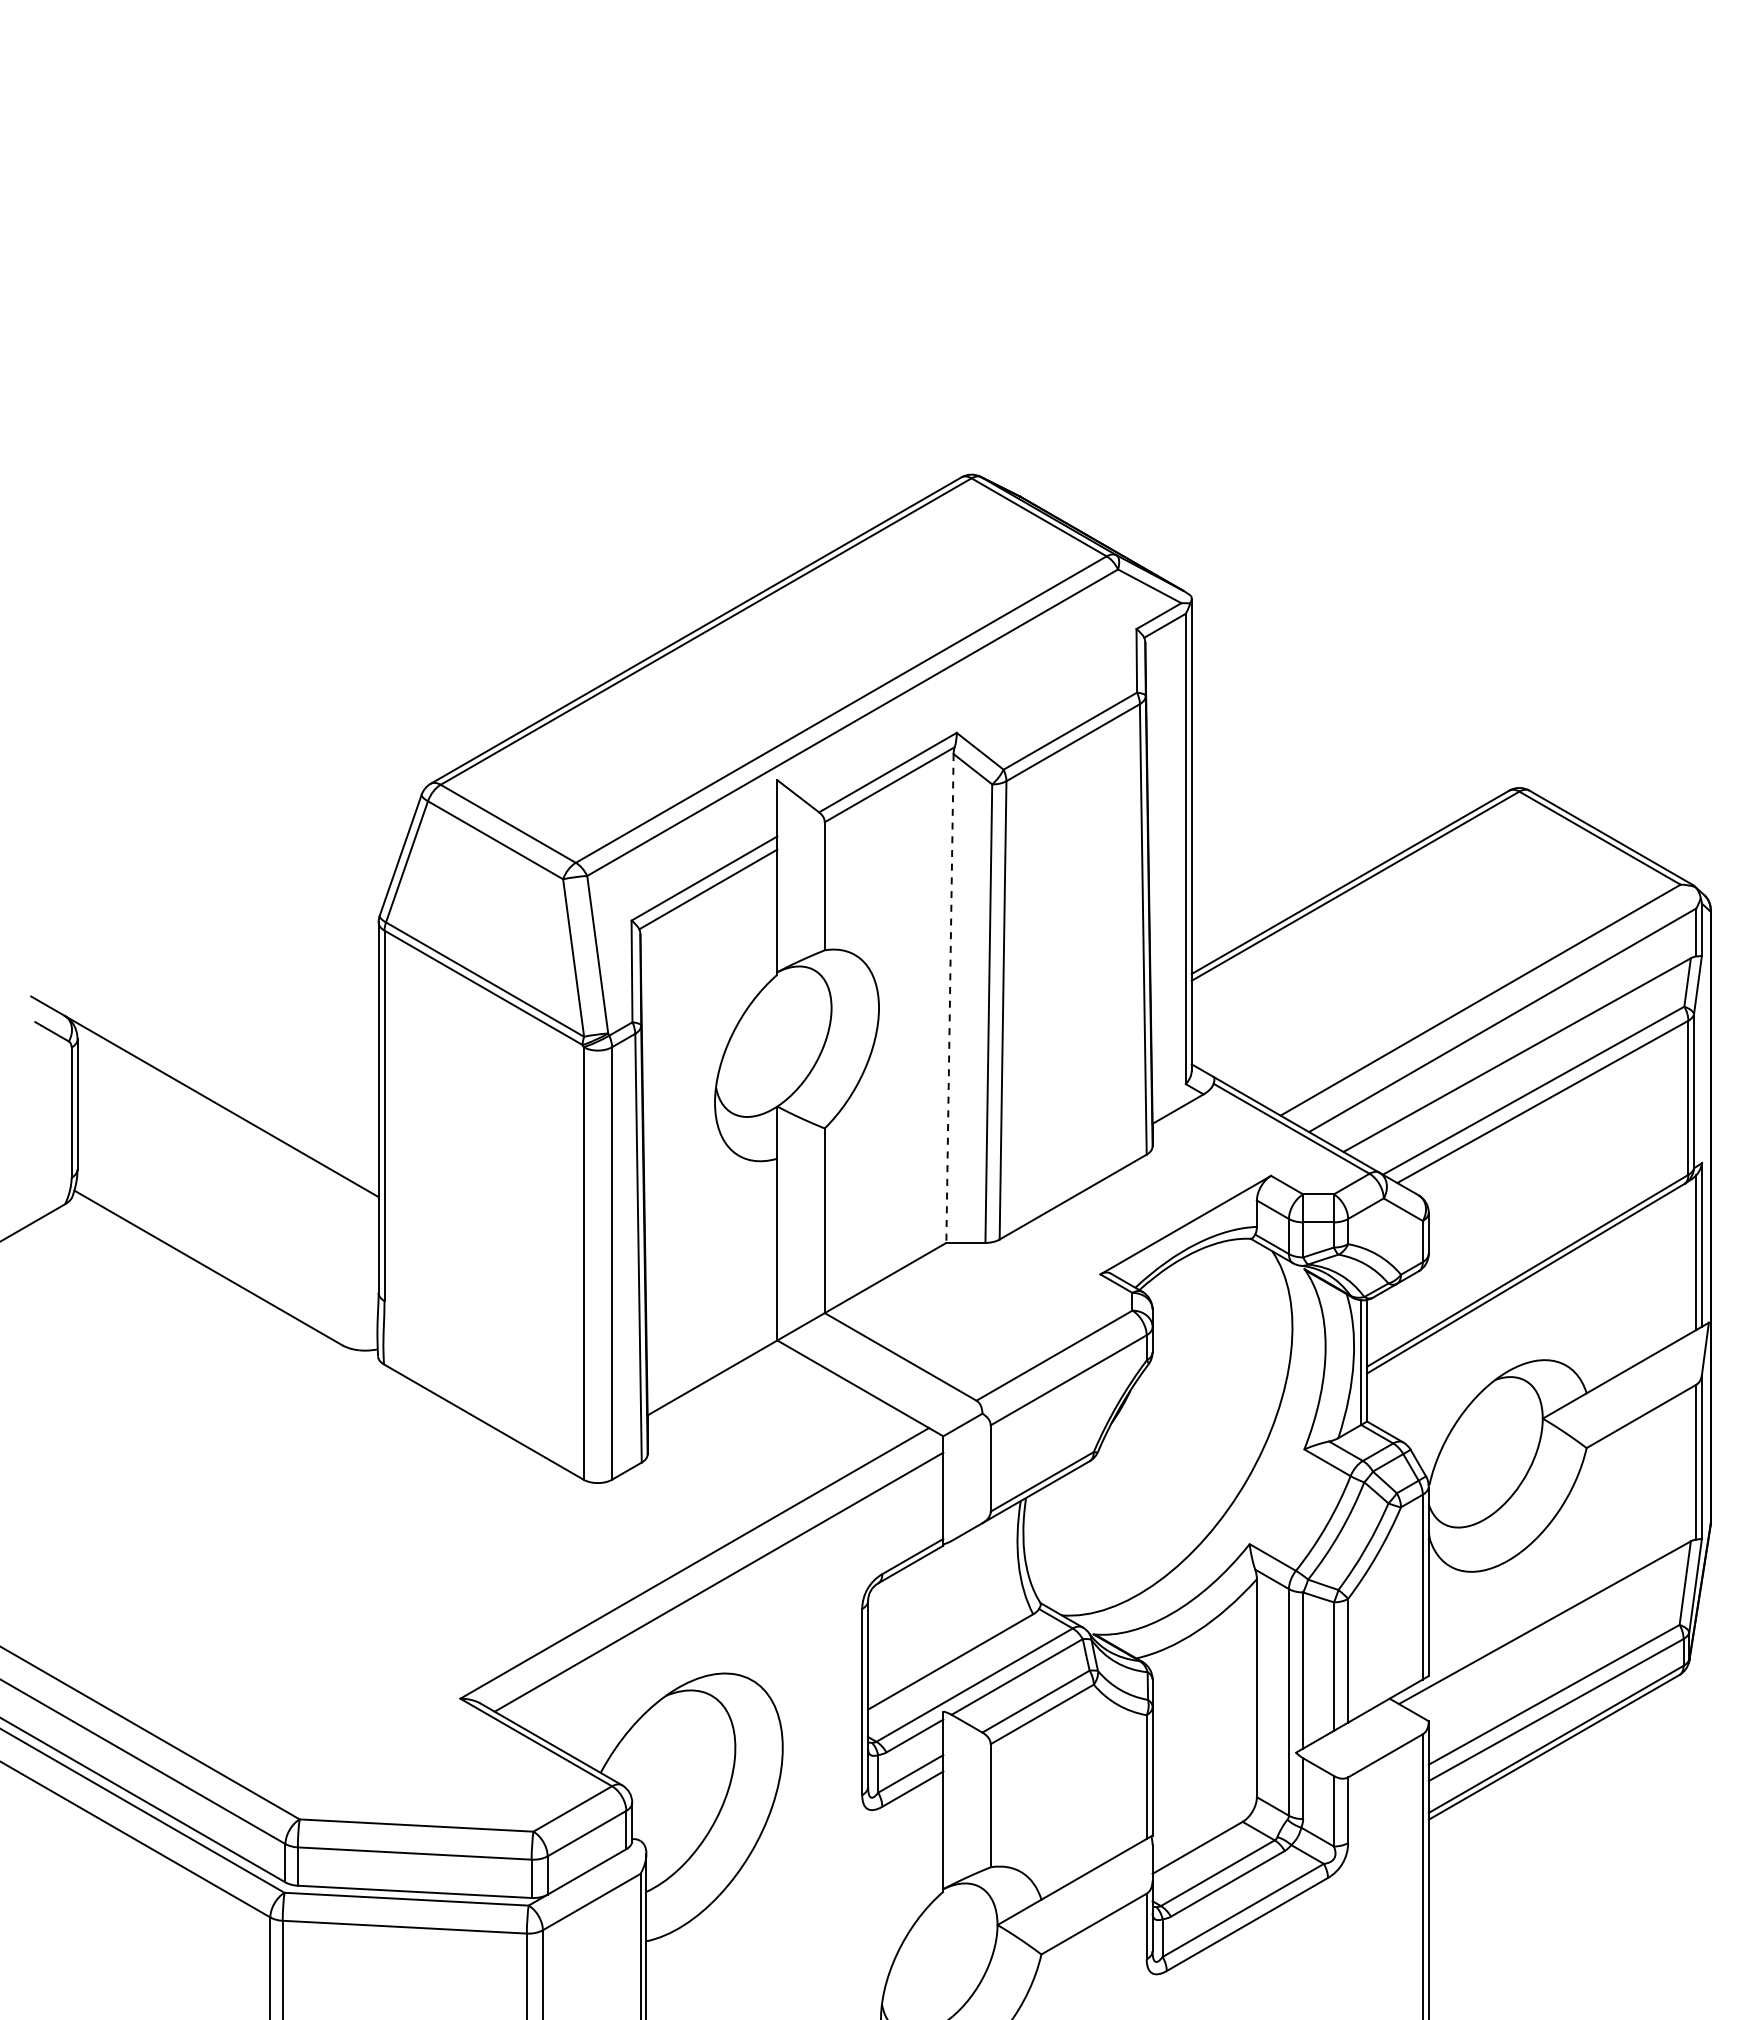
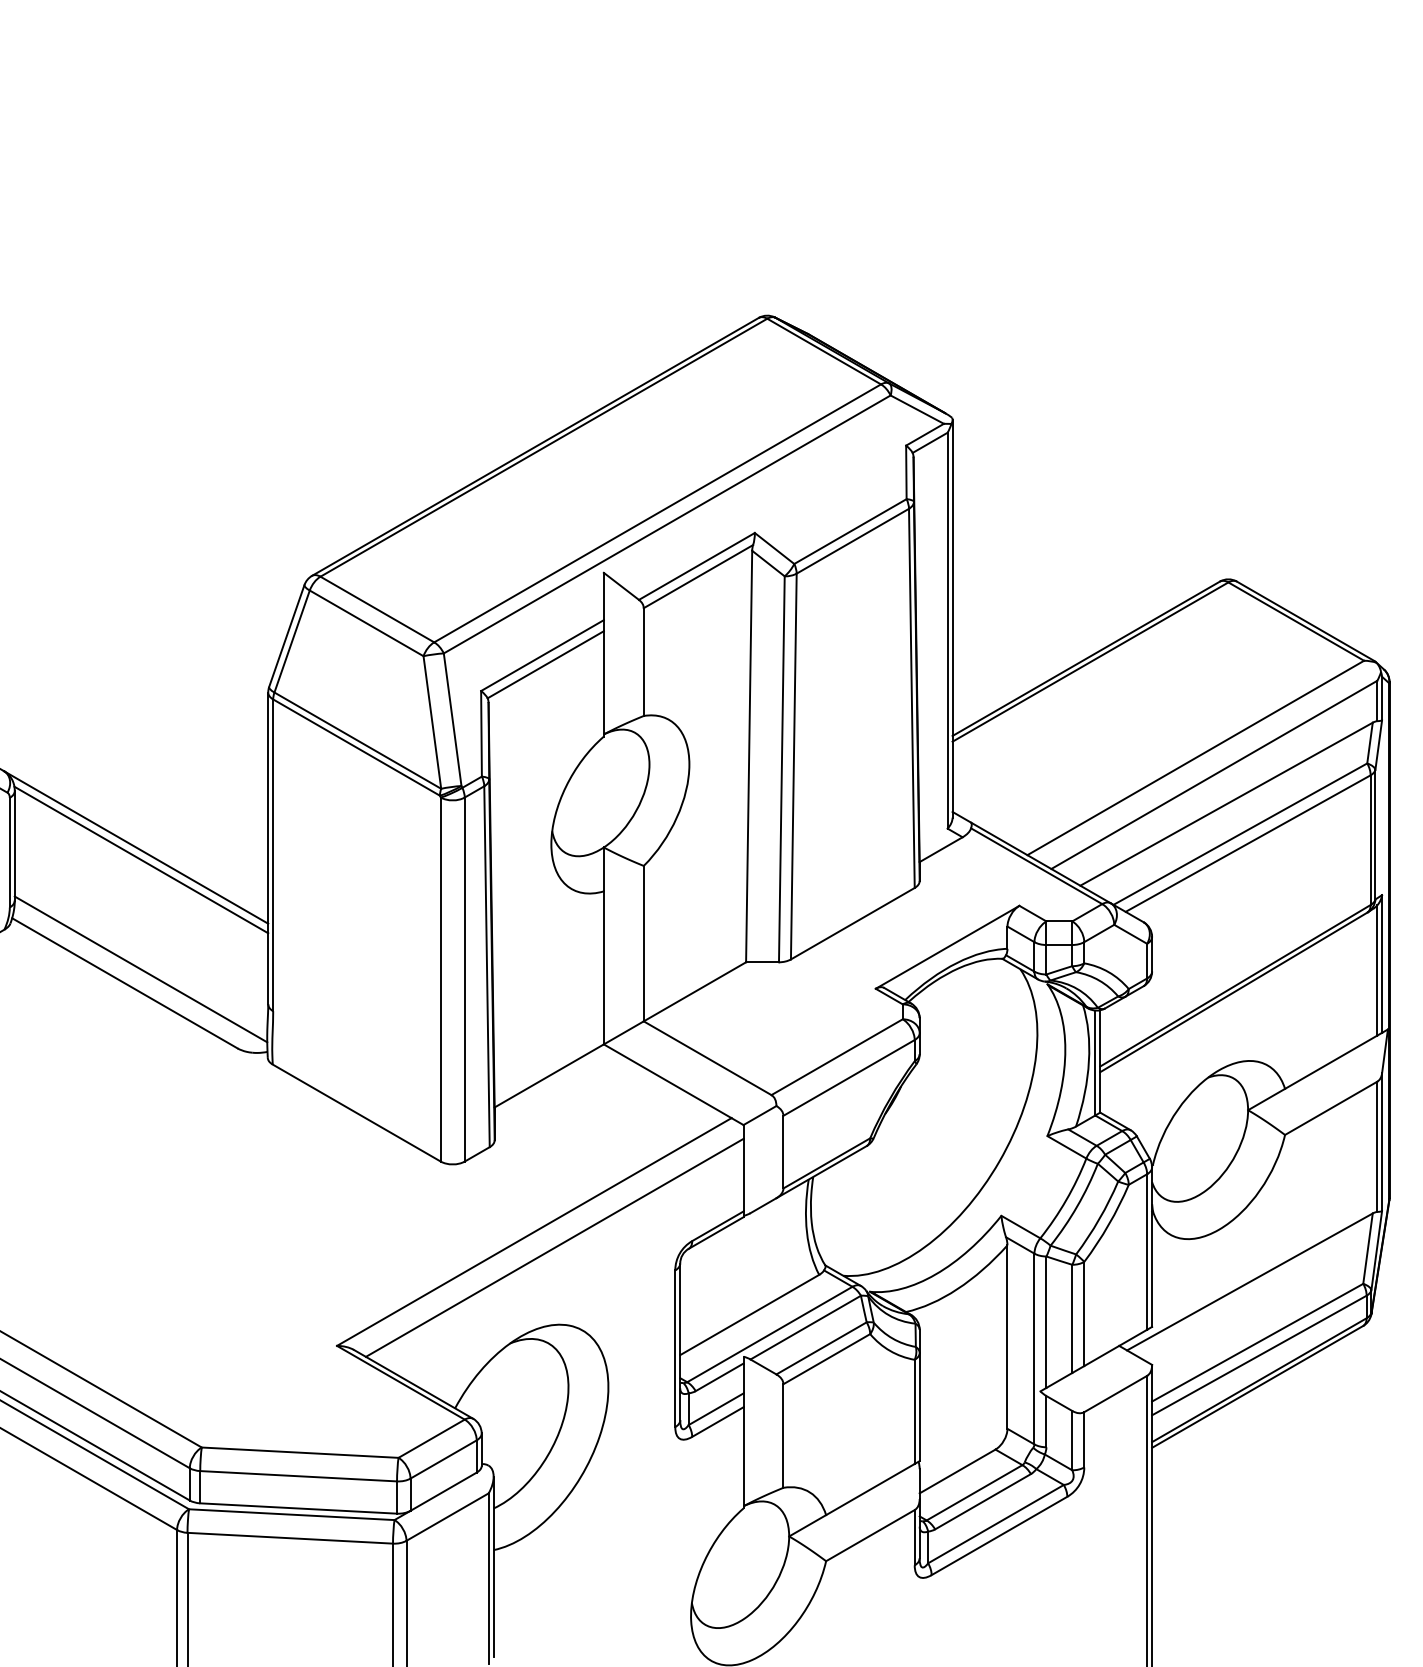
line: (949, 999) -> (748, 757), dashed -> solid
line: (227, 1121) -> (141, 860), added
line: (227, 1250) -> (141, 968), added

